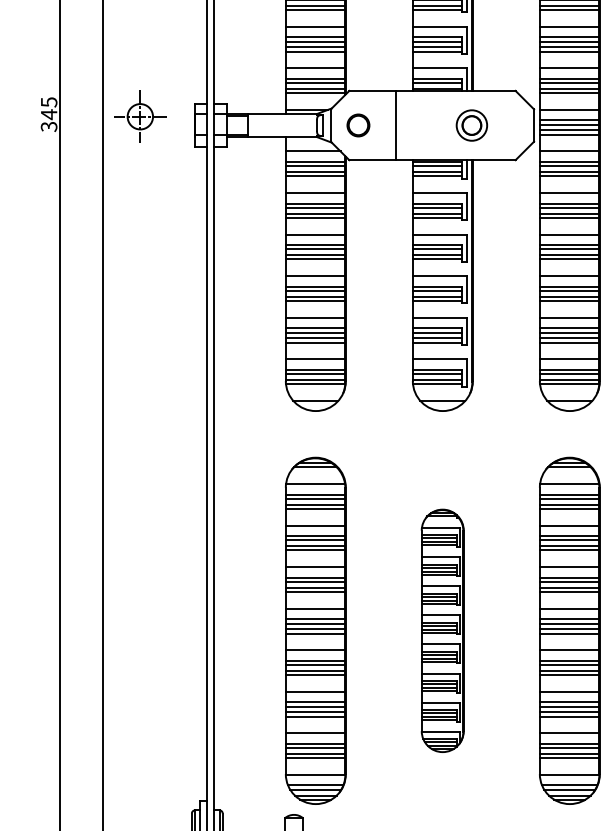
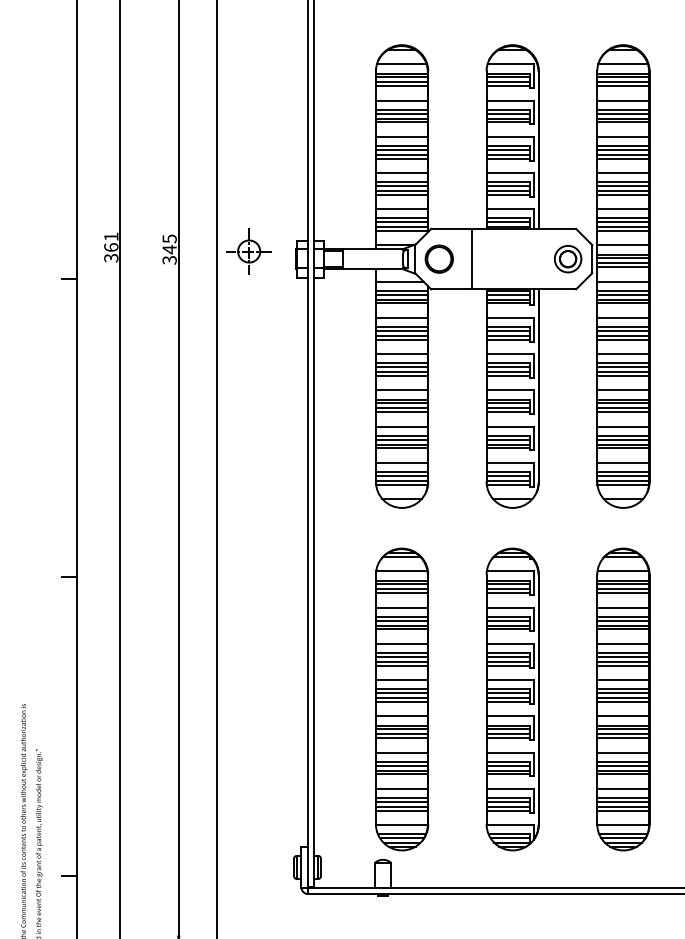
part: (357, 124) -> (438, 258), size x1.43
part: (472, 125) -> (568, 259), moved
part: (442, 630) -> (512, 699), size x1.43

